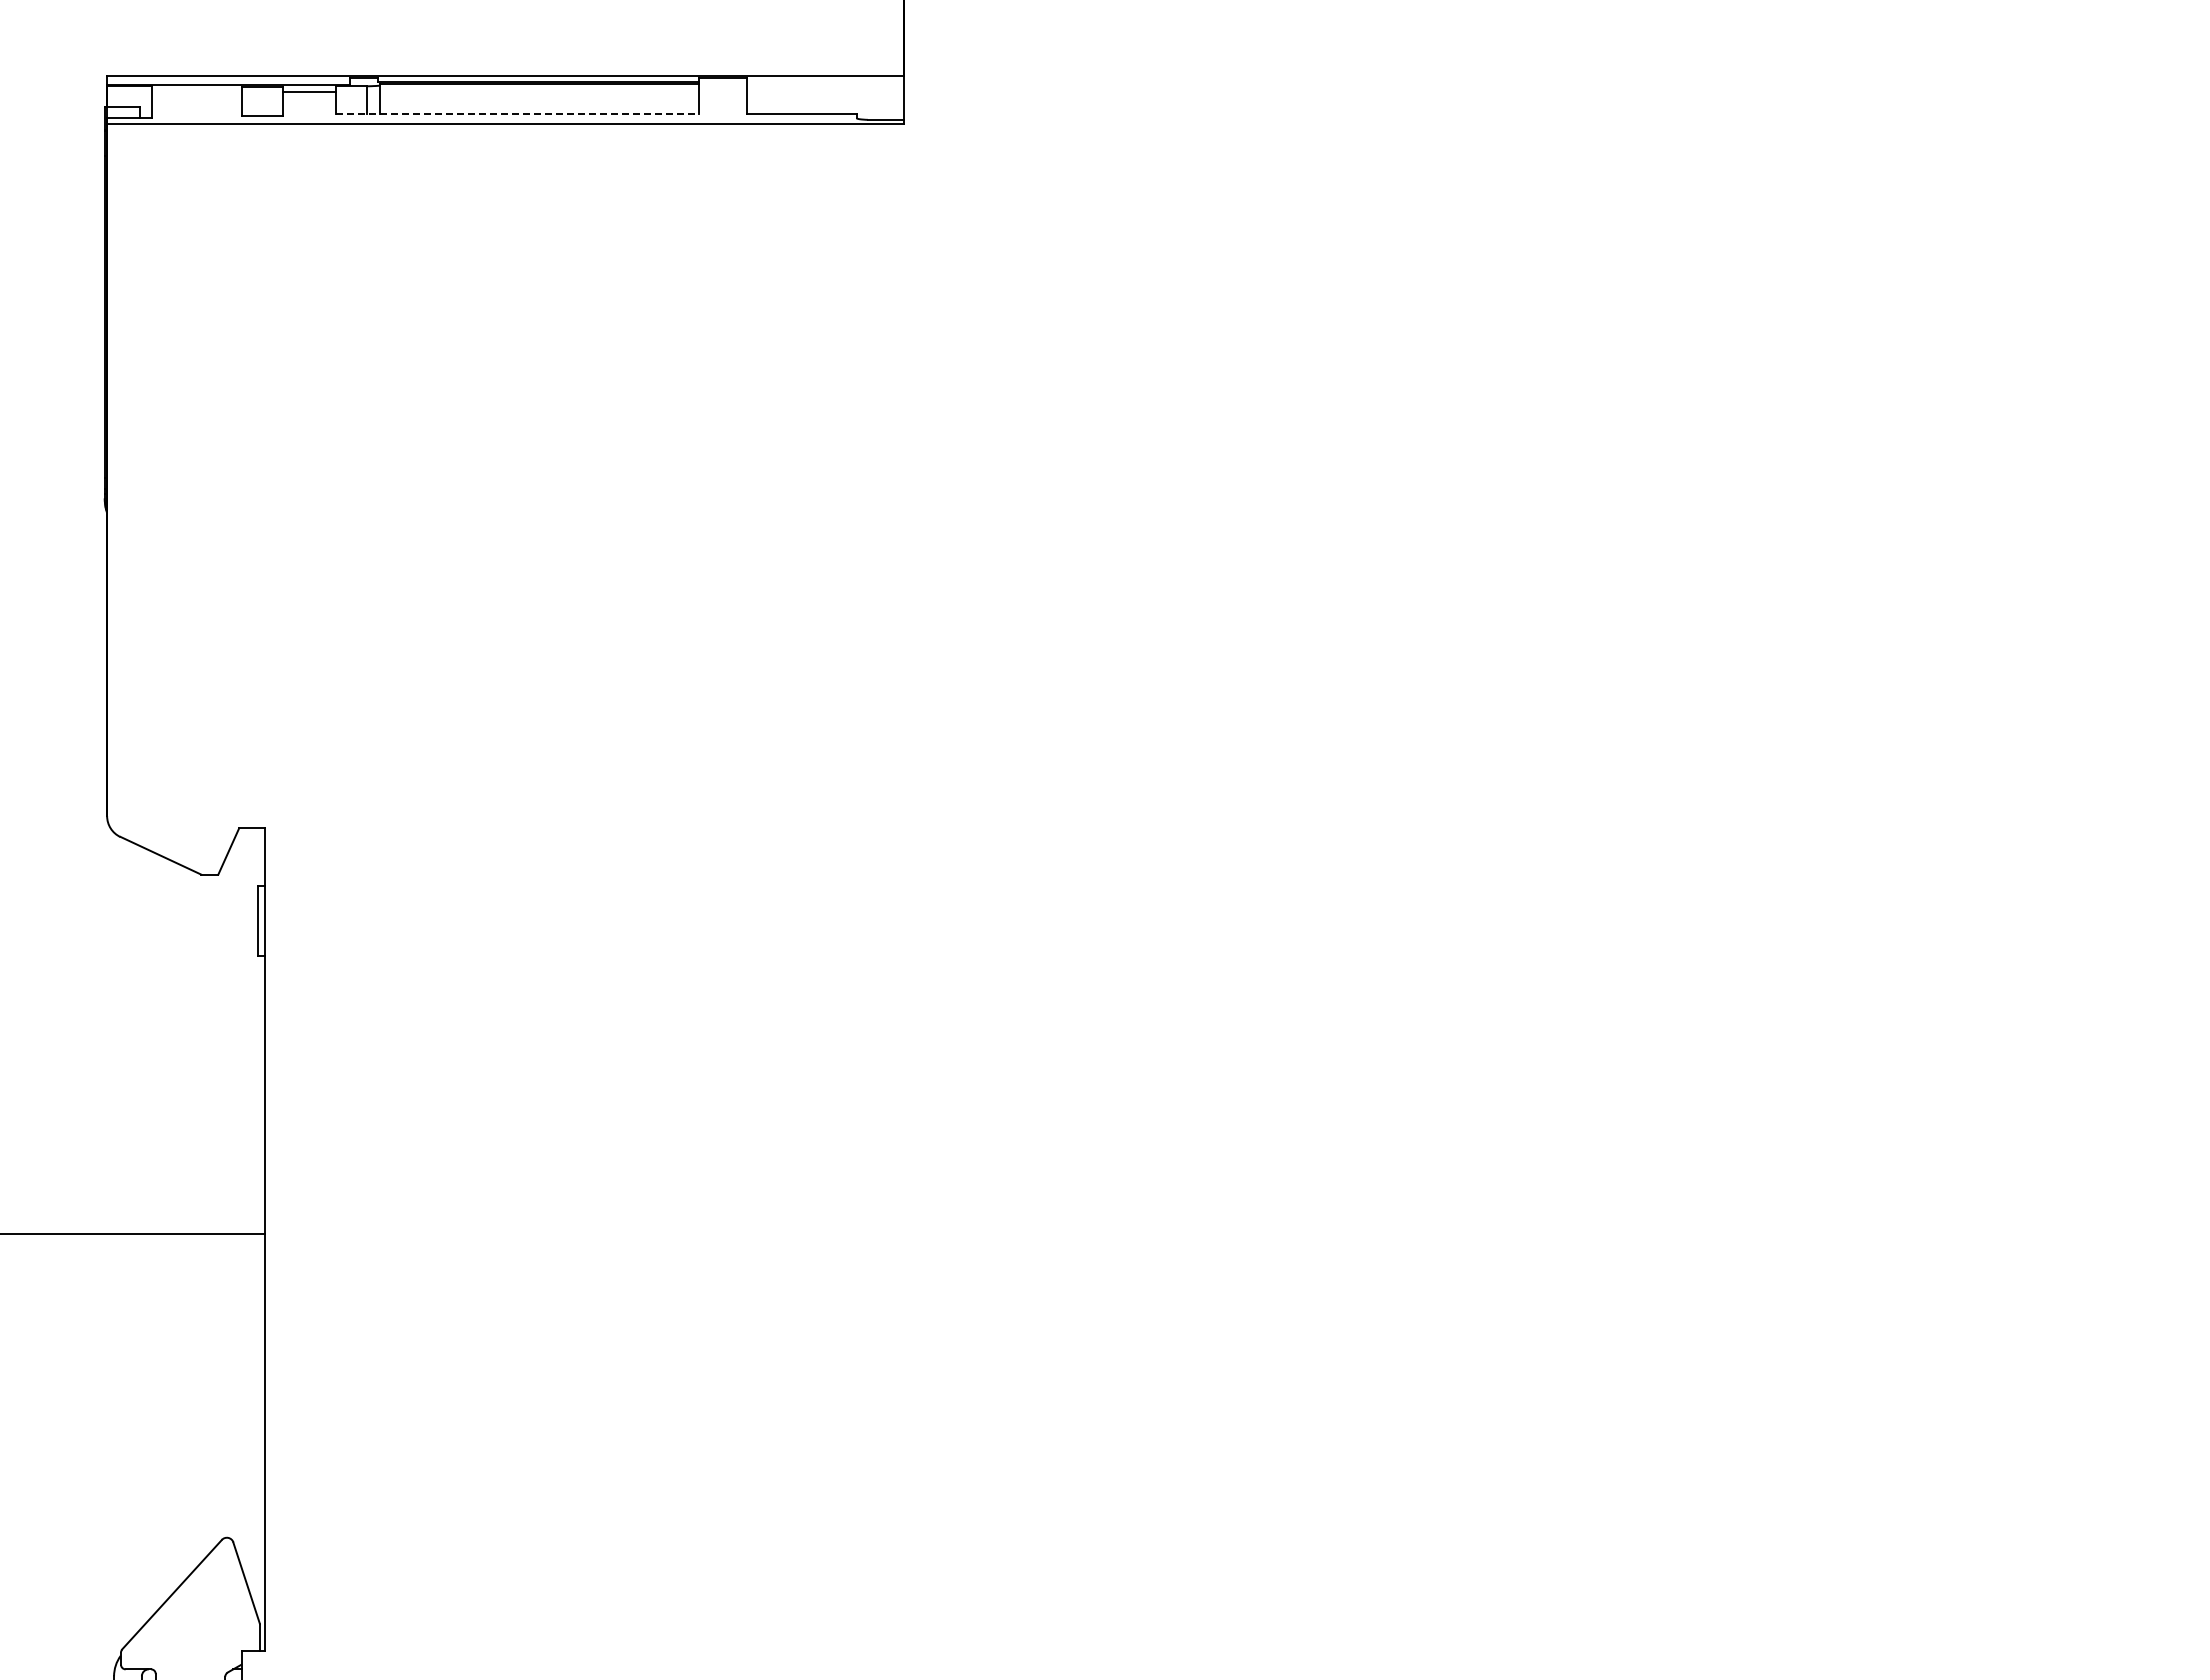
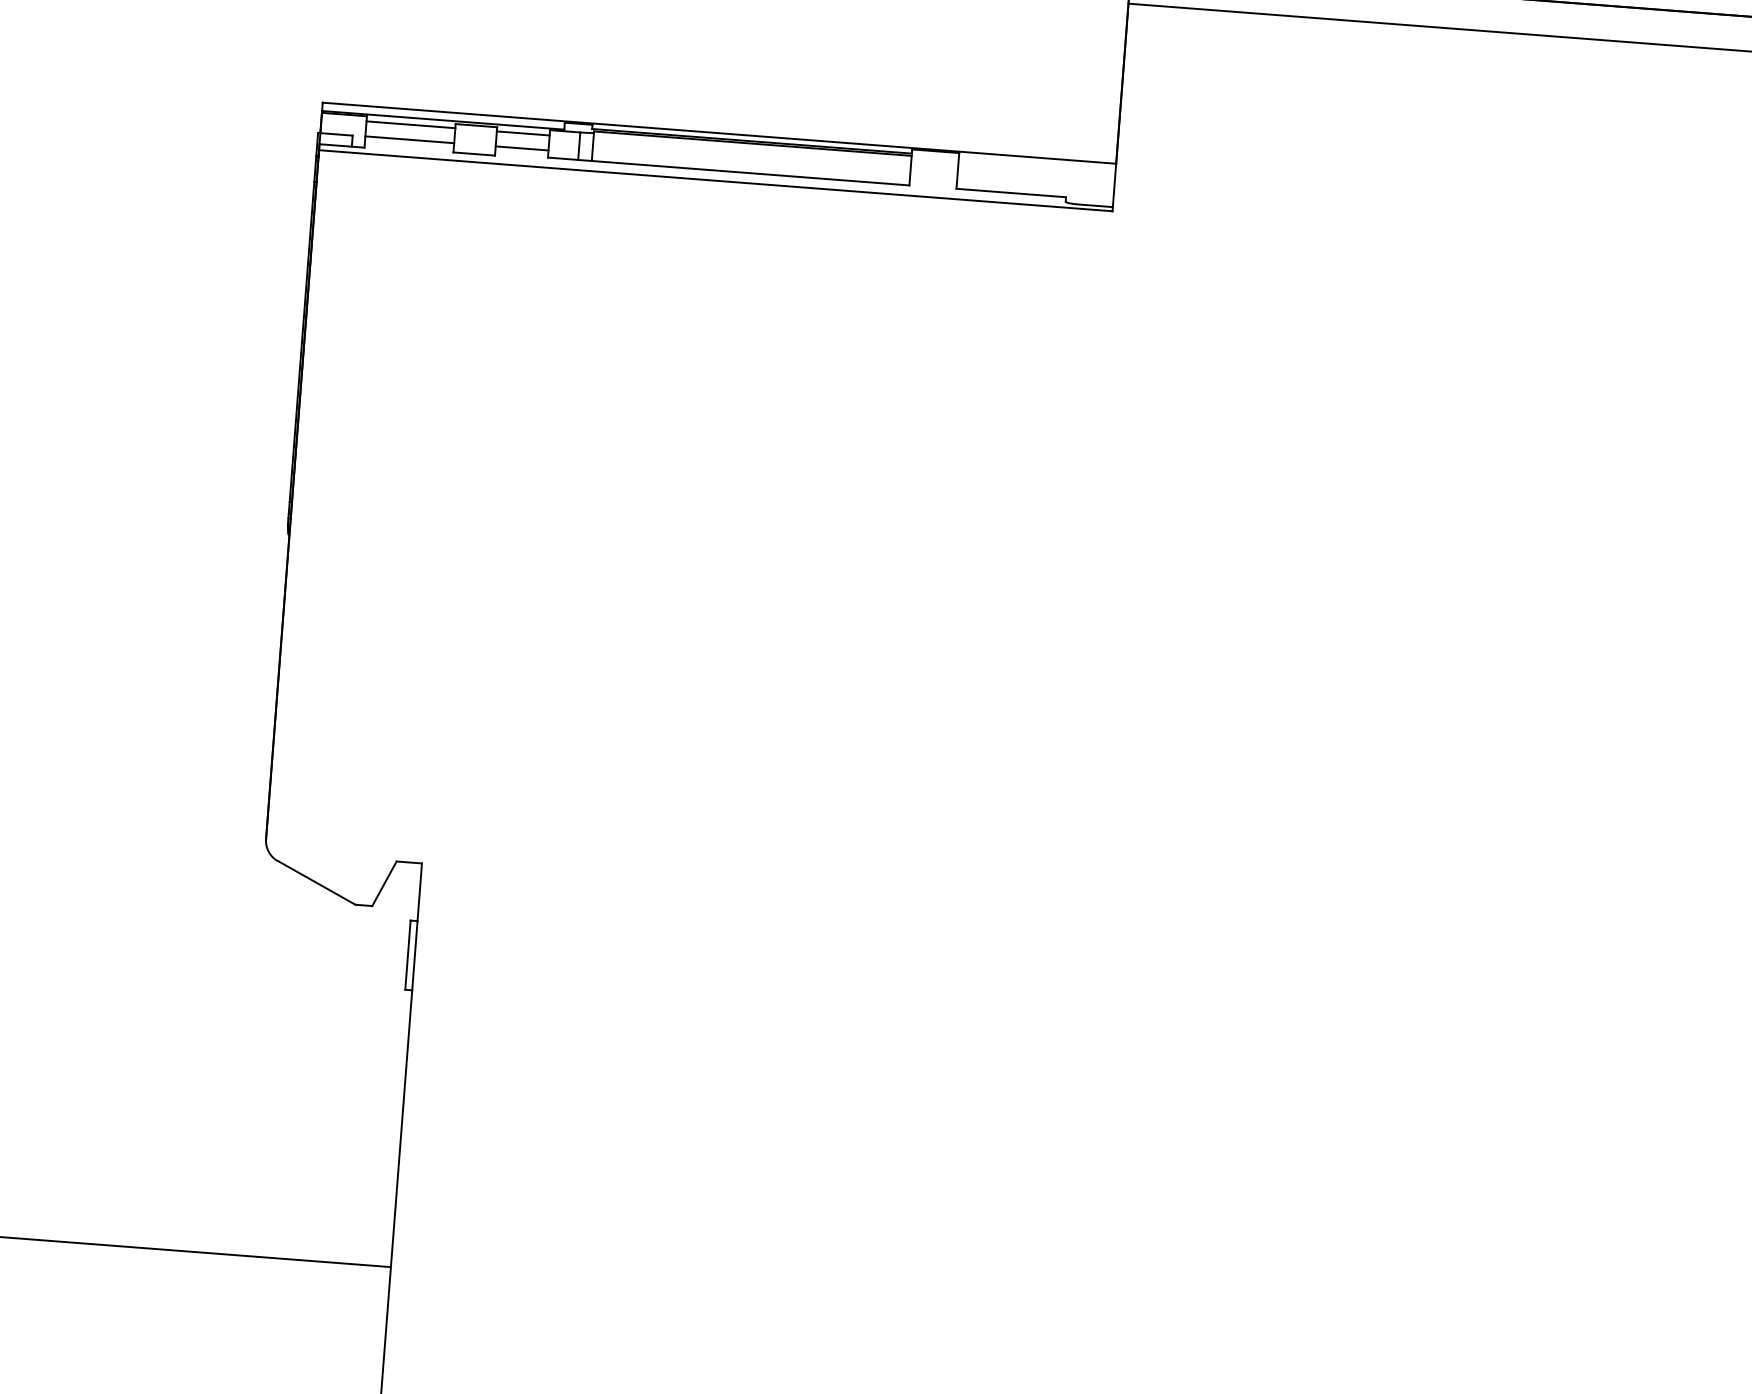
line: (196, 91) -> (410, 124), added
line: (196, 106) -> (409, 139), added
line: (309, 106) -> (521, 148), added
line: (517, 113) -> (728, 171), dashed -> solid

